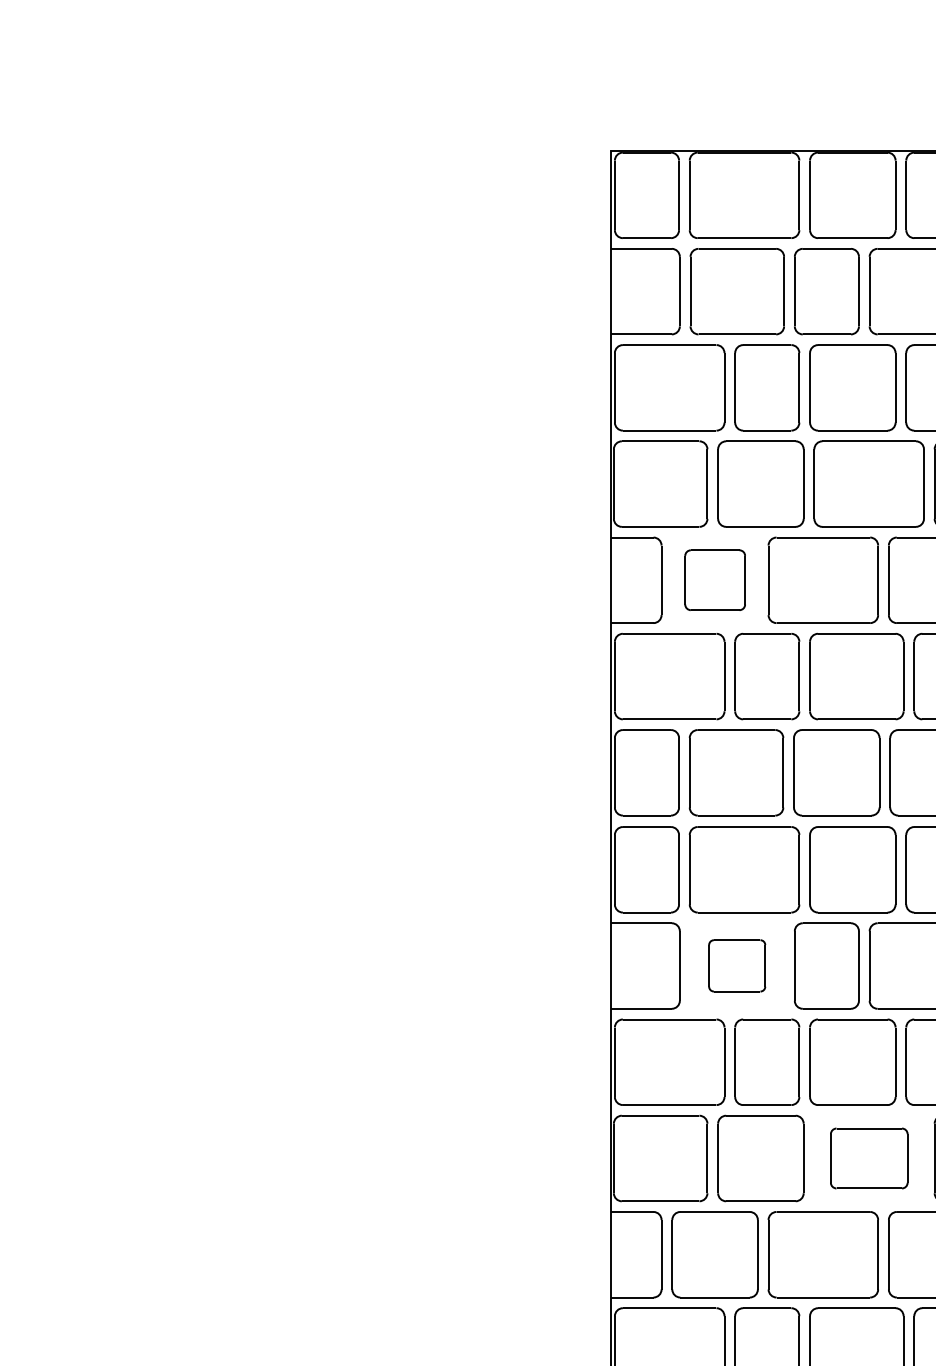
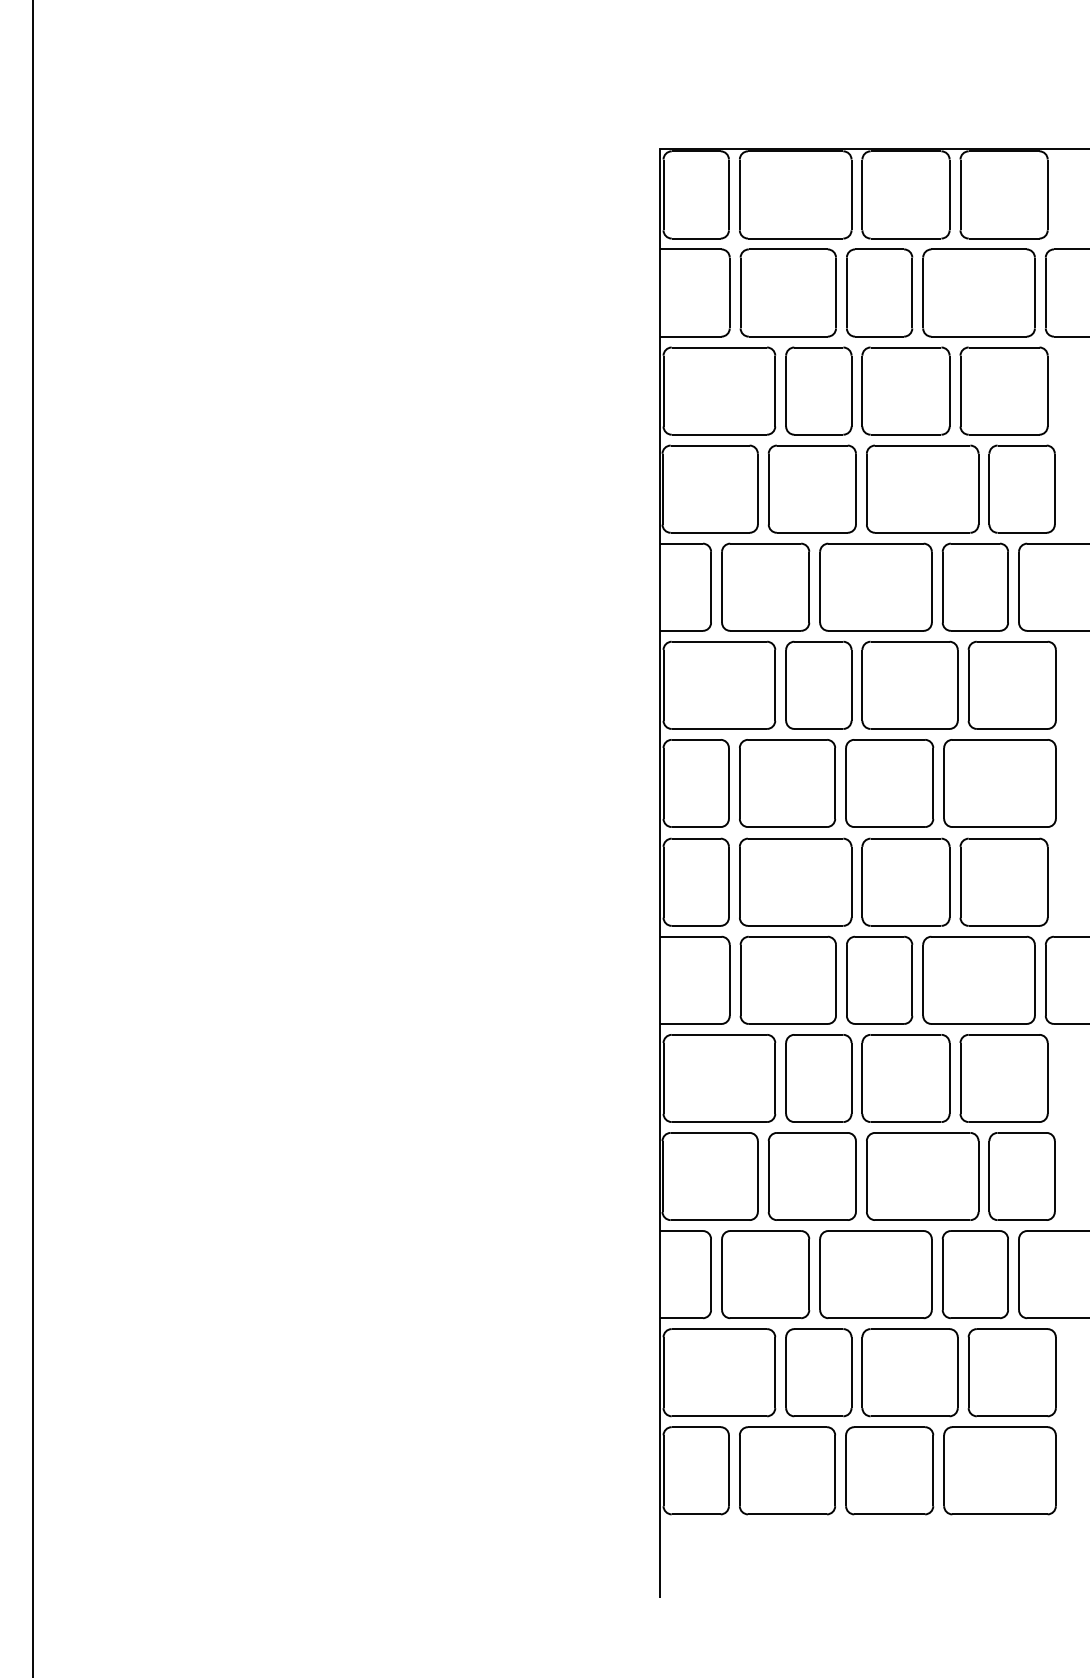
part: (714, 579) -> (765, 586), size x1.43
part: (736, 965) -> (787, 979), size x1.67
part: (868, 1158) -> (922, 1176), size x1.43

